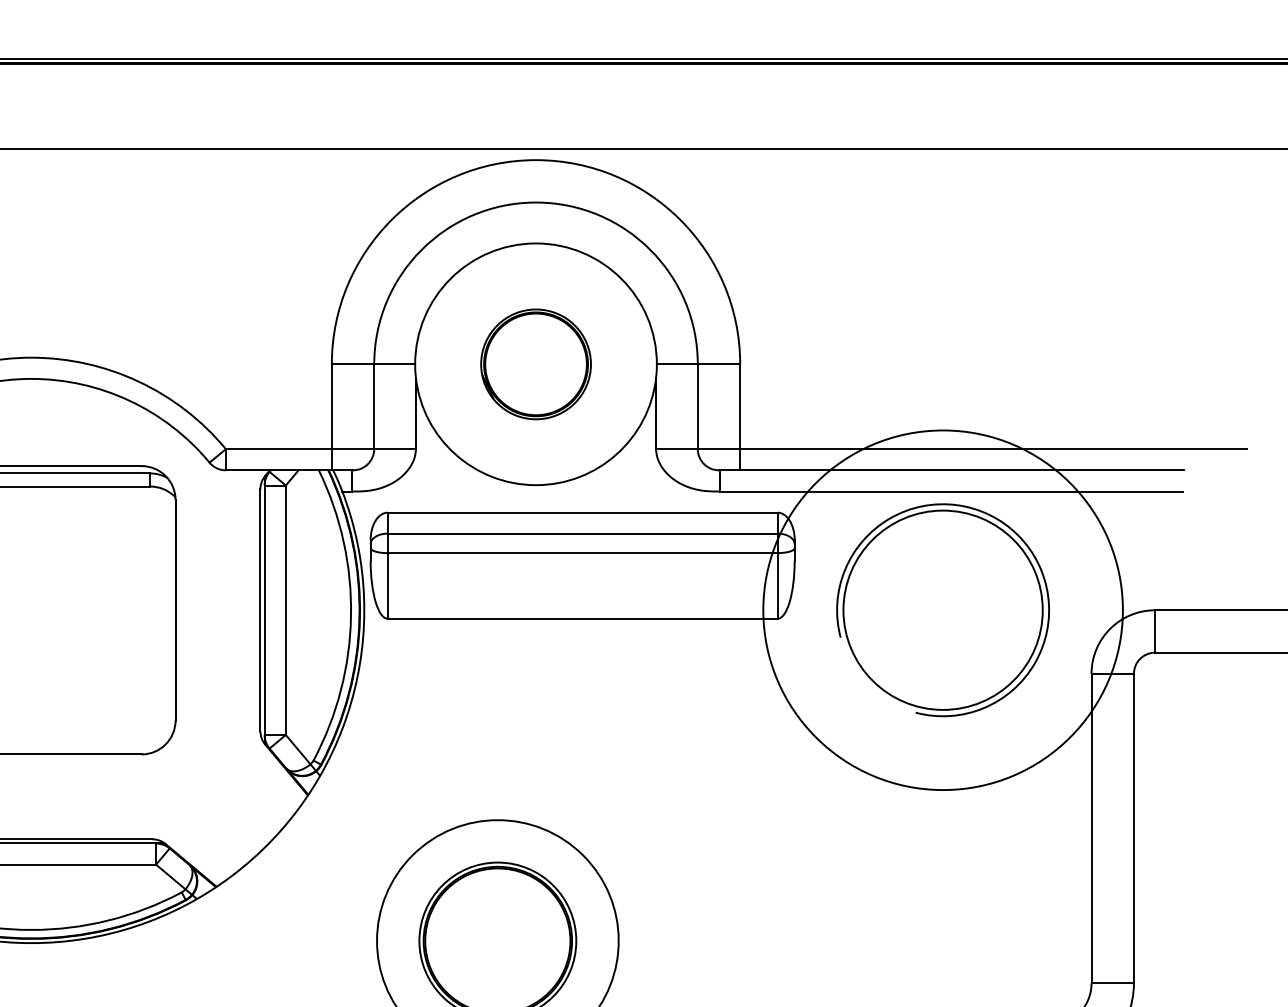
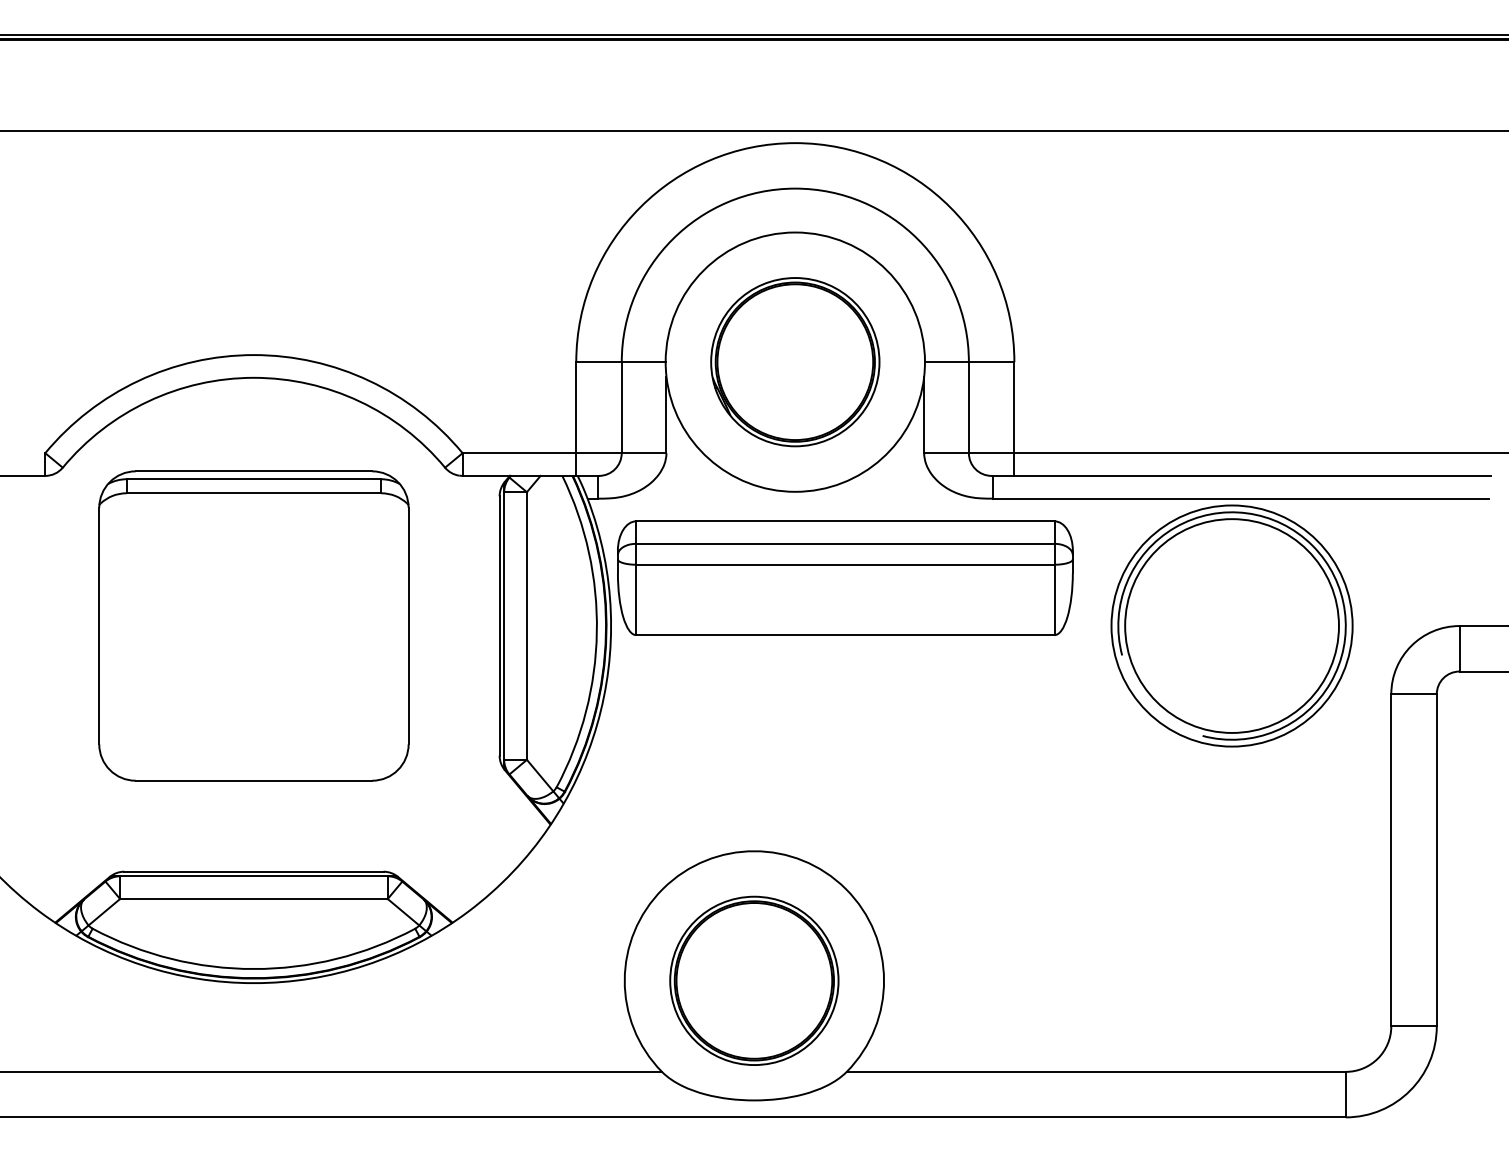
part: (536, 364) -> (795, 362), size x1.43
circle: (942, 609) -> (1231, 625), size x0.62

